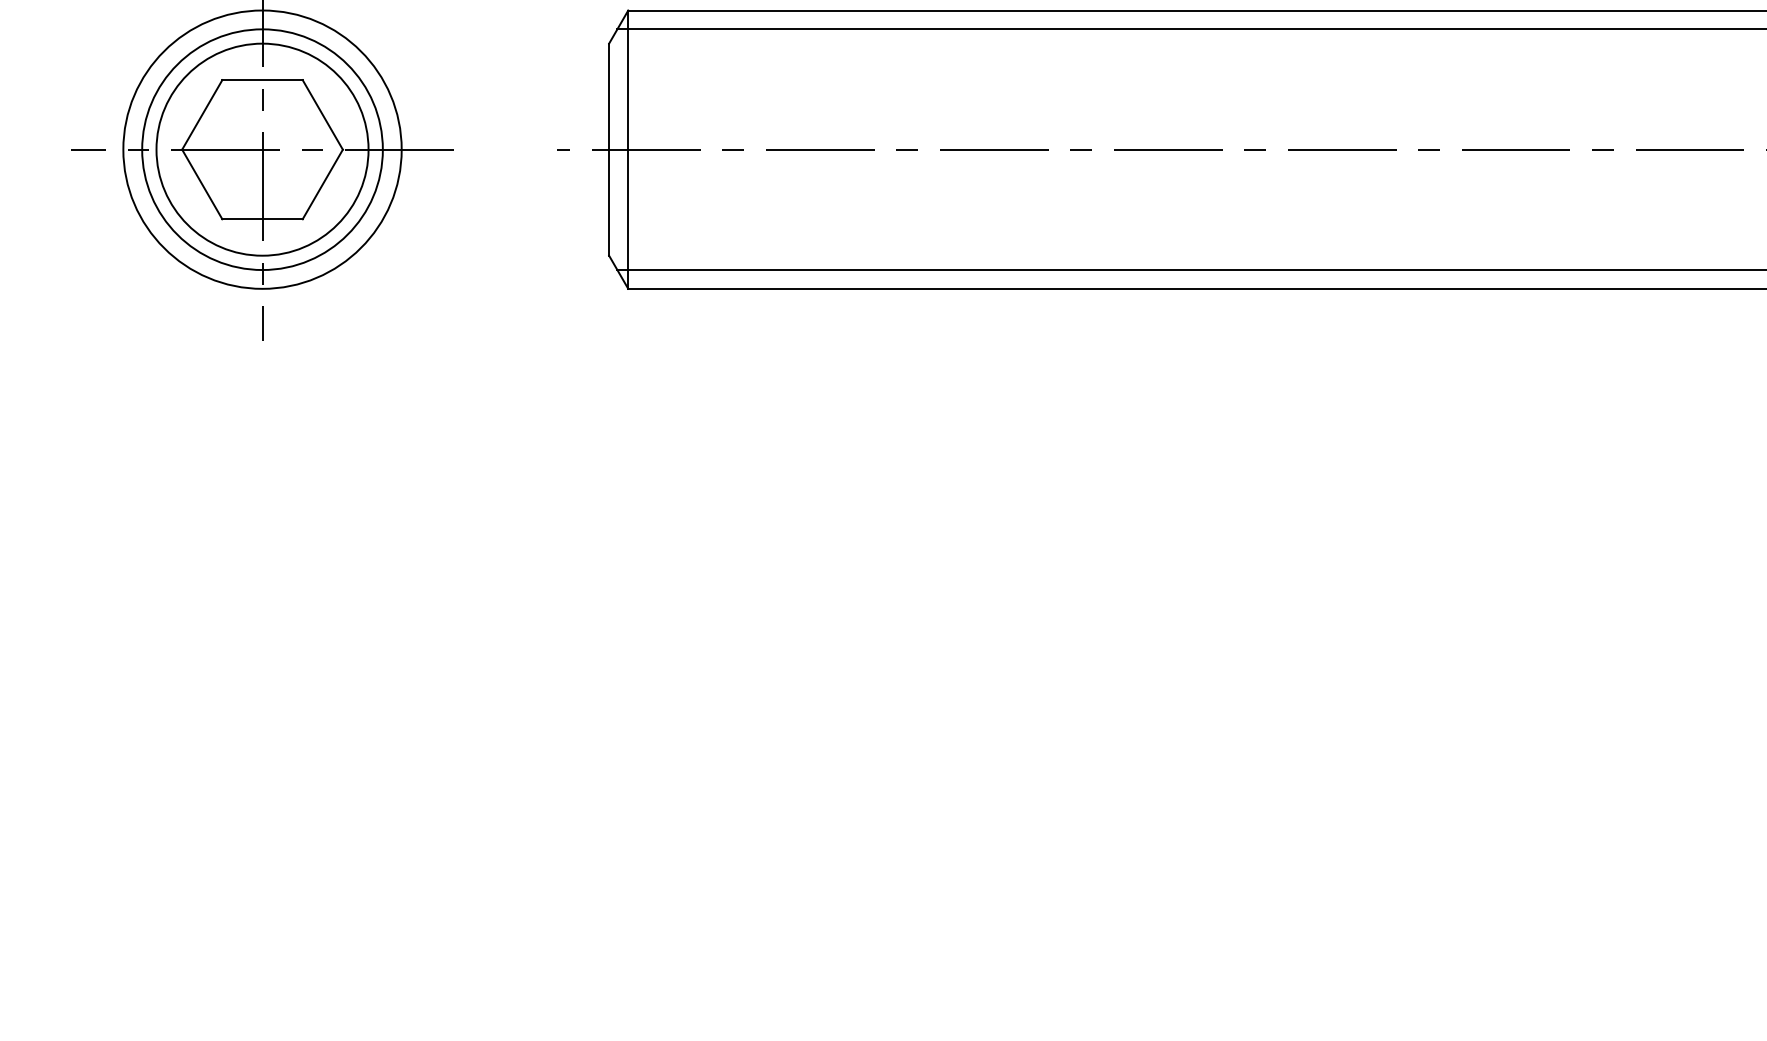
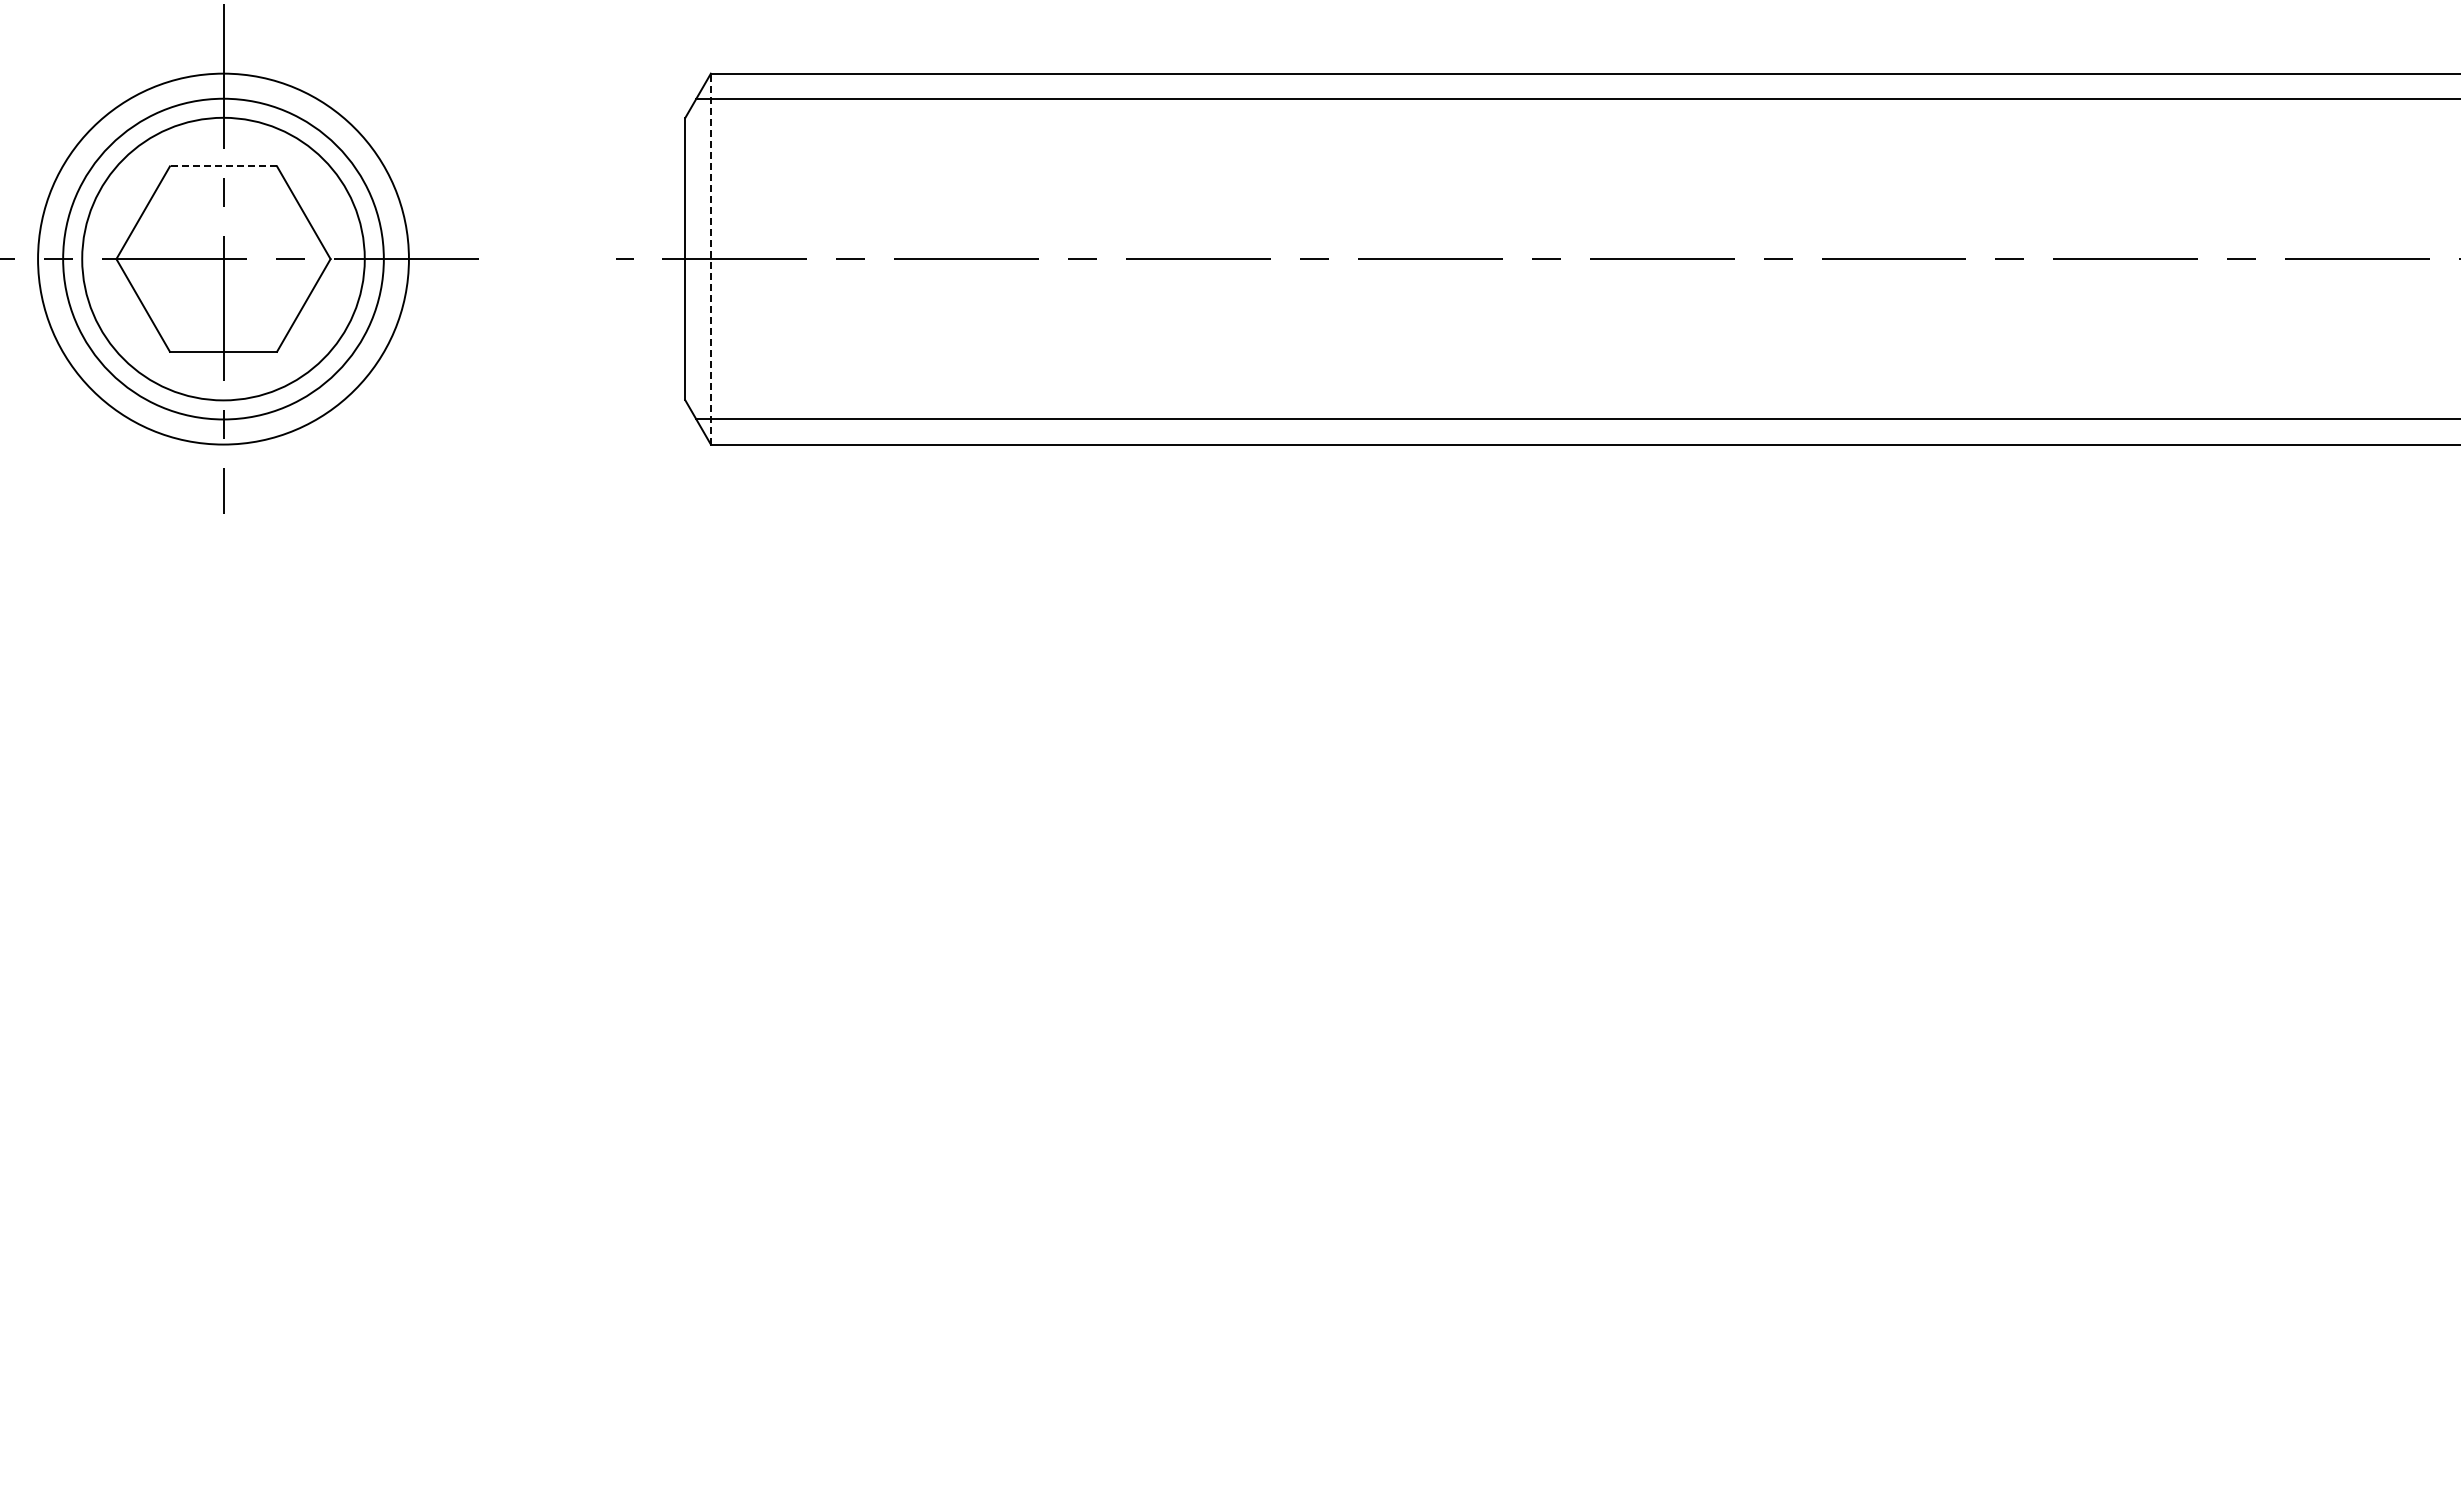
line: (262, 80) -> (223, 166), solid -> dashed
line: (627, 149) -> (710, 258), solid -> dashed

